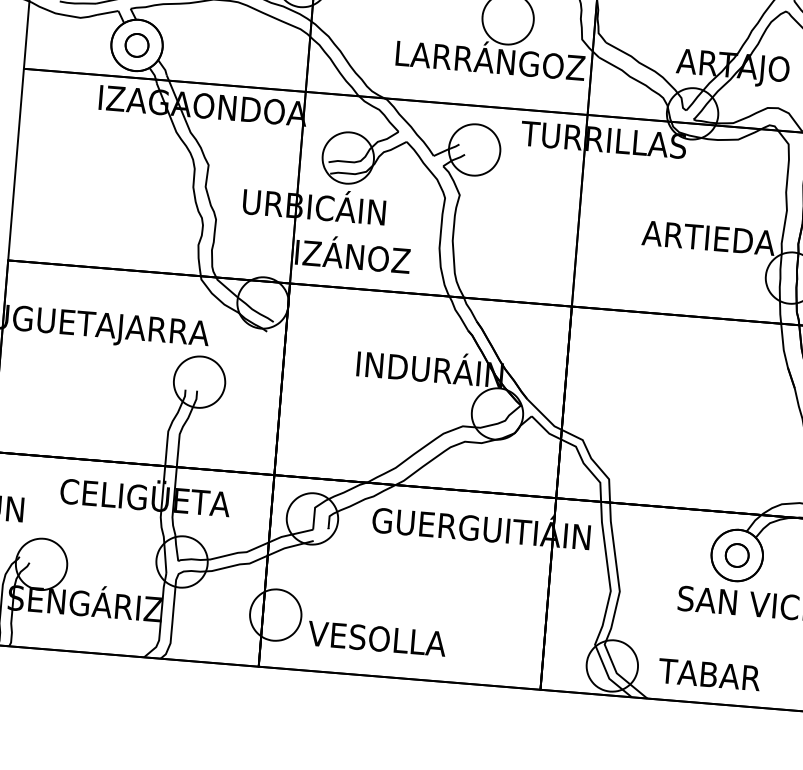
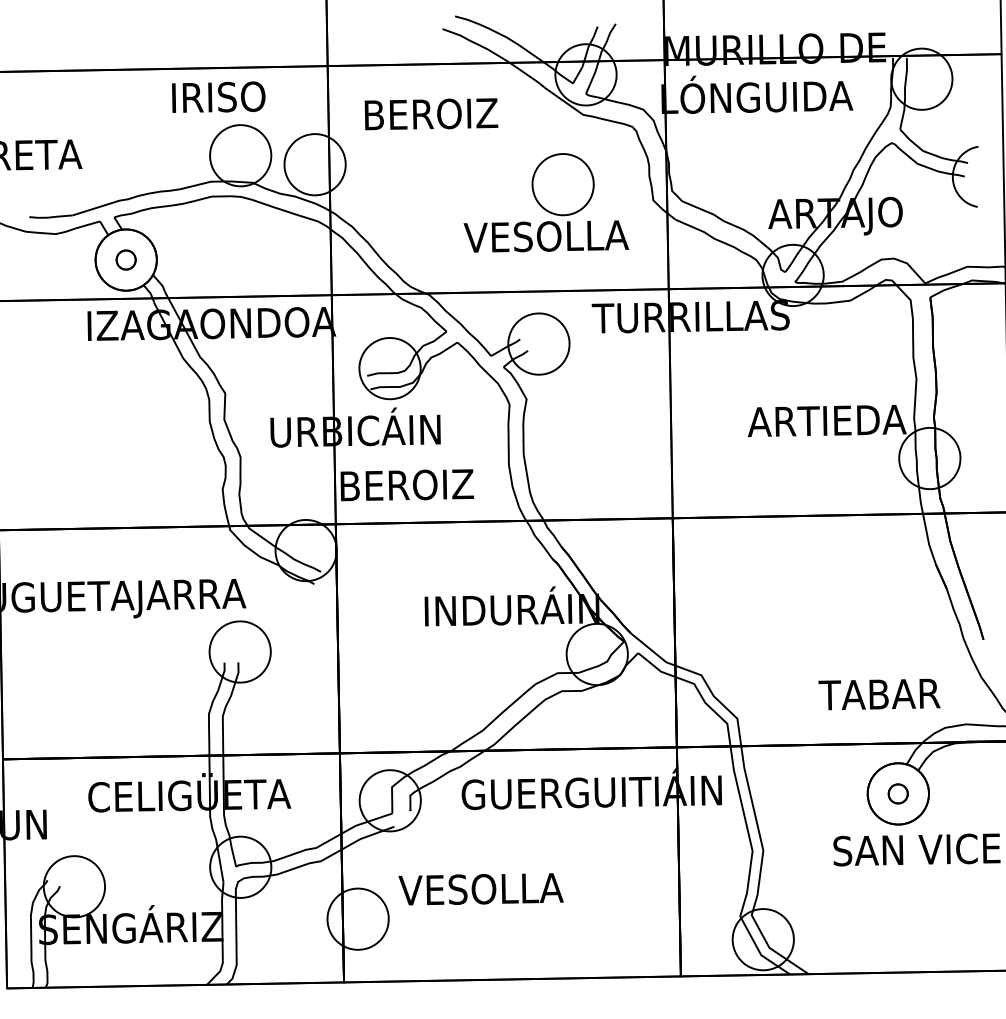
part: (136, 44) -> (125, 259), size x0.7
text: (491, 58) -> (547, 233), LARRÁNGOZ -> VESOLLA
text: (352, 253) -> (406, 481), IZÁNOZ -> BEROIZ
part: (736, 555) -> (897, 793), size x0.7
text: (376, 638) -> (480, 889), moved
text: (709, 674) -> (879, 694), moved

